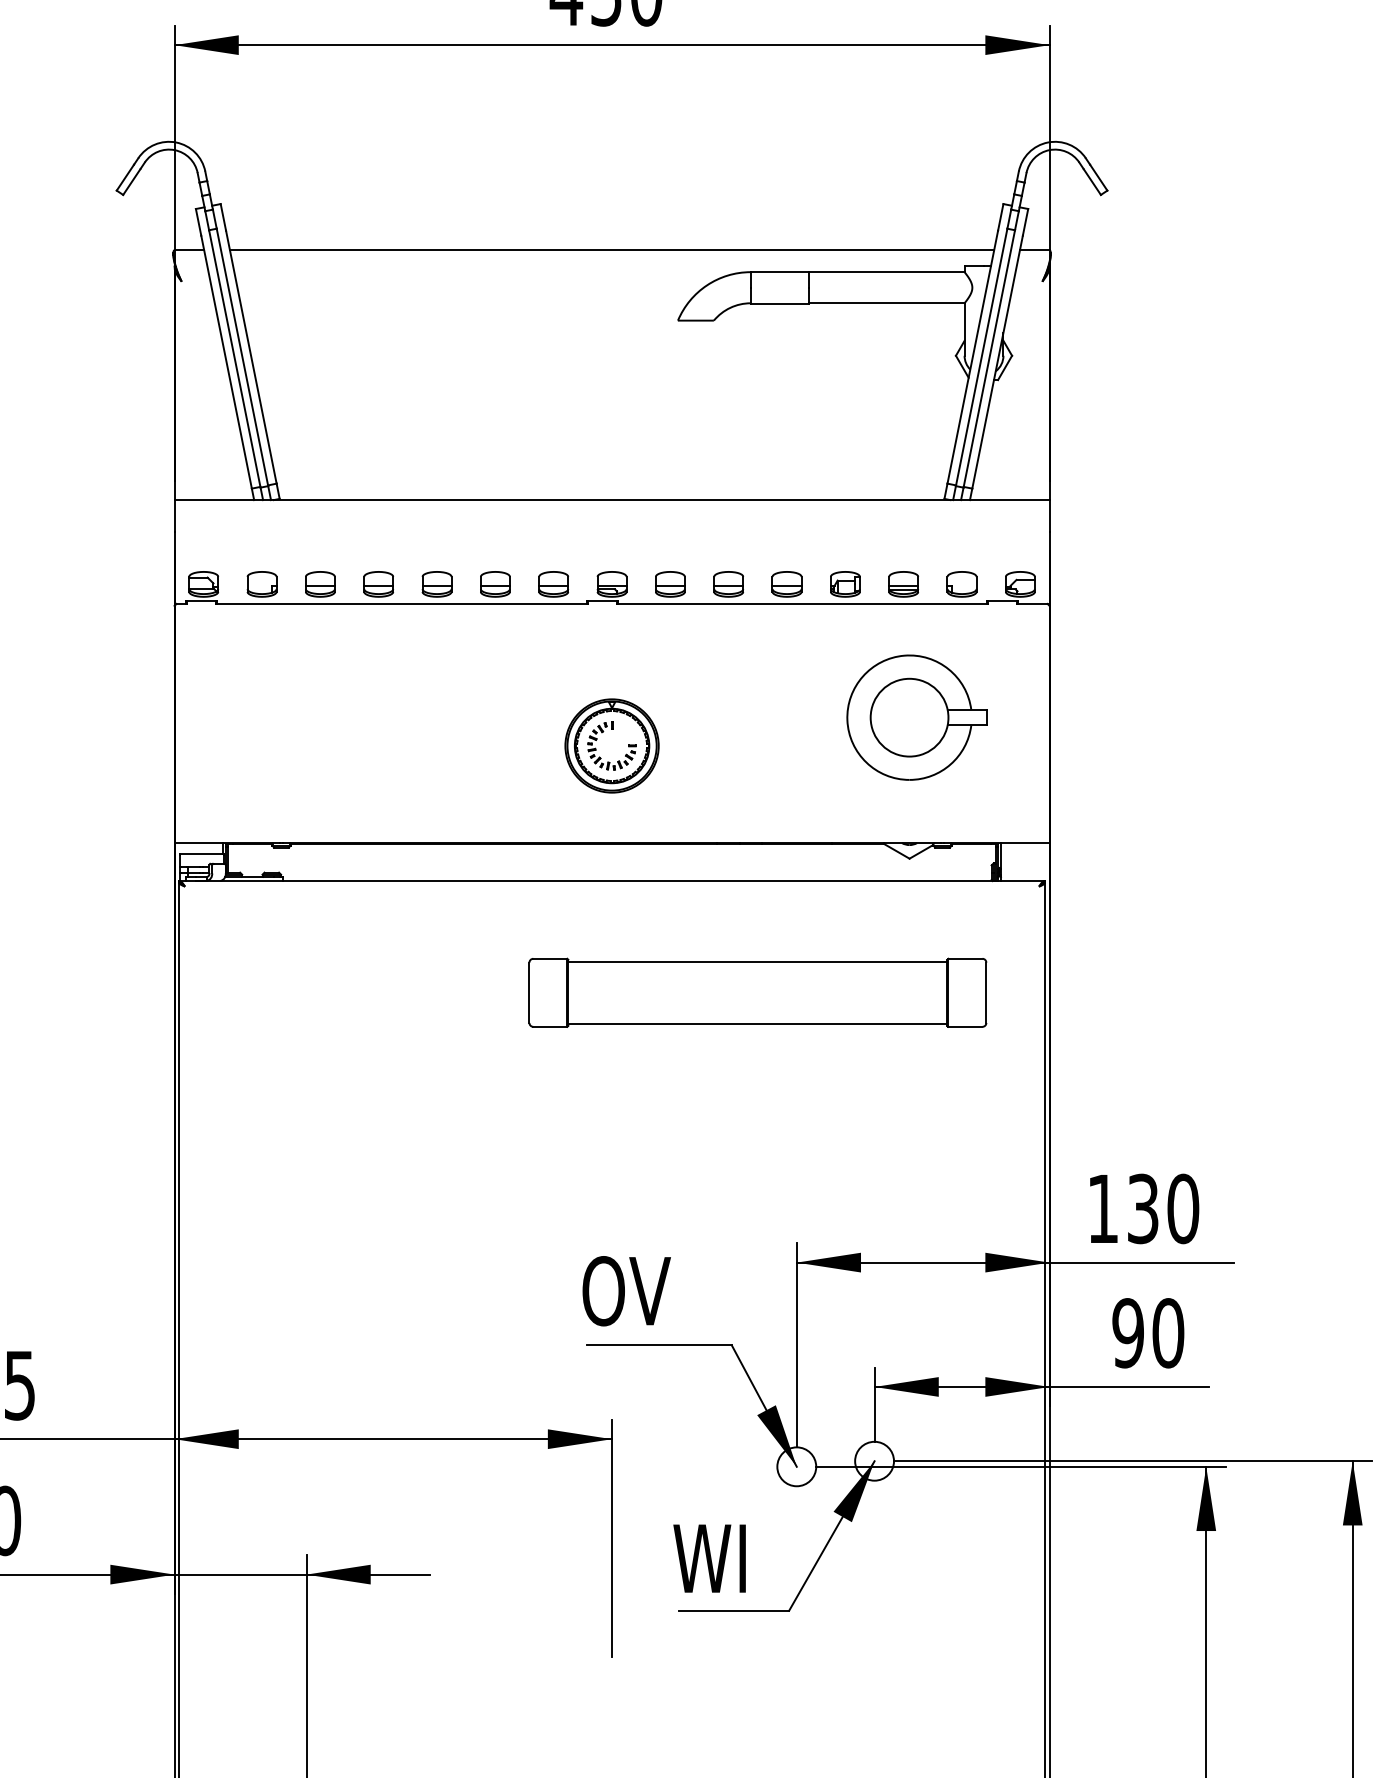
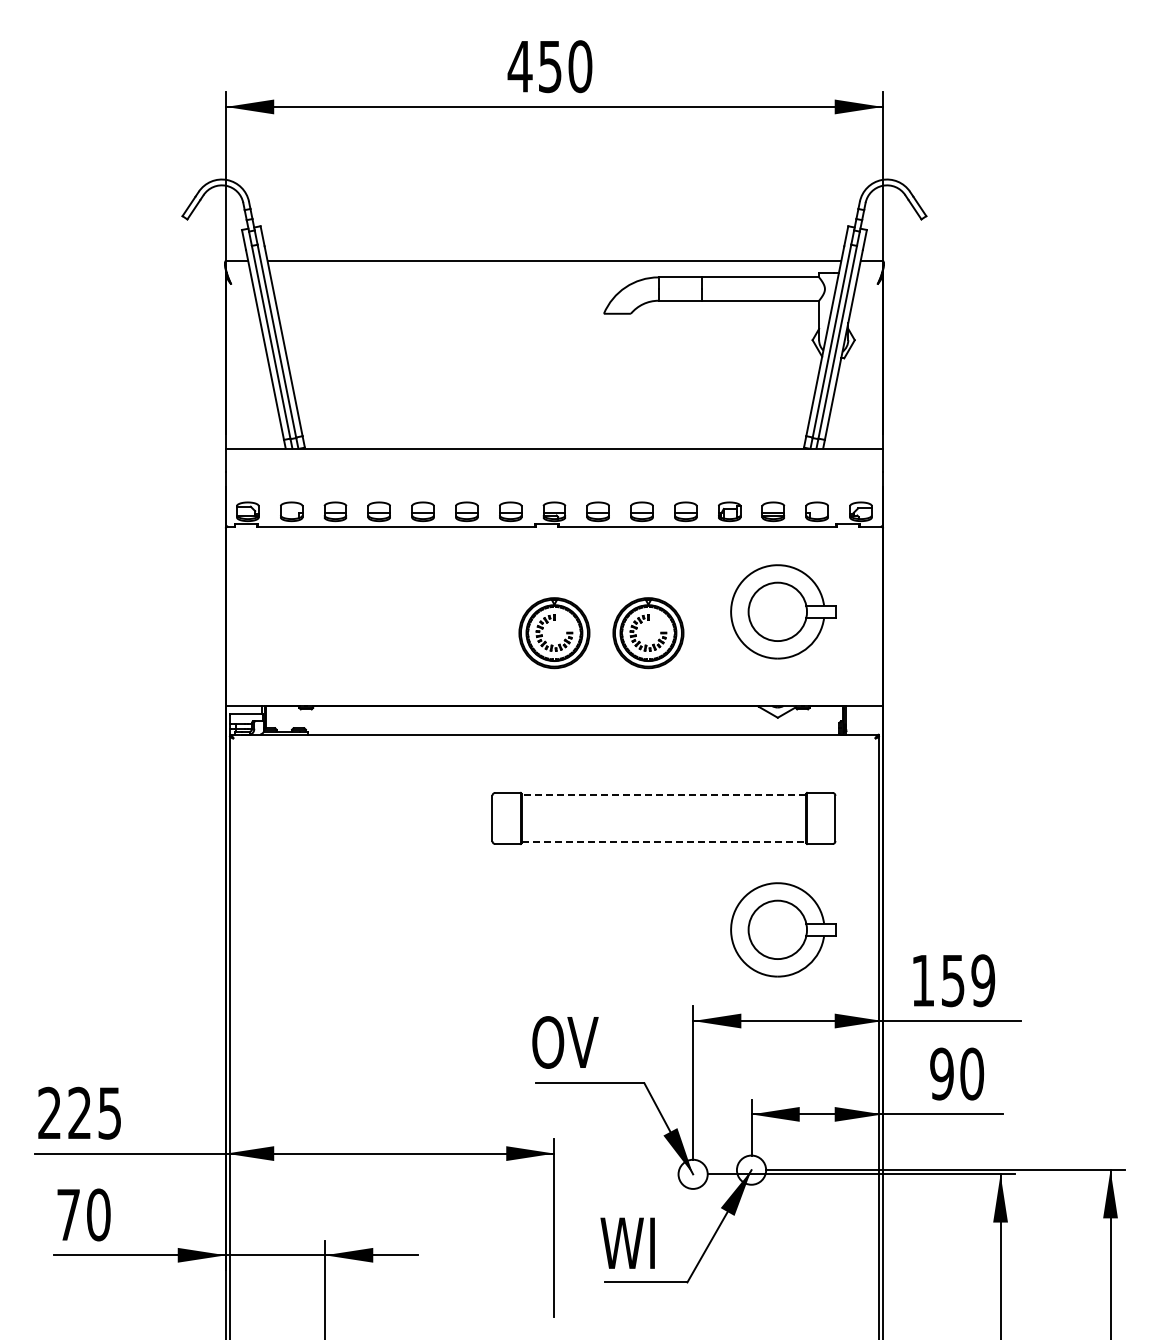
part: (737, 746) -> (648, 633), added
line: (757, 962) -> (663, 795), solid -> dashed
line: (758, 1023) -> (664, 841), solid -> dashed
part: (917, 1140) -> (783, 929), added
text: (1163, 1208) -> (968, 980), 130 -> 159

